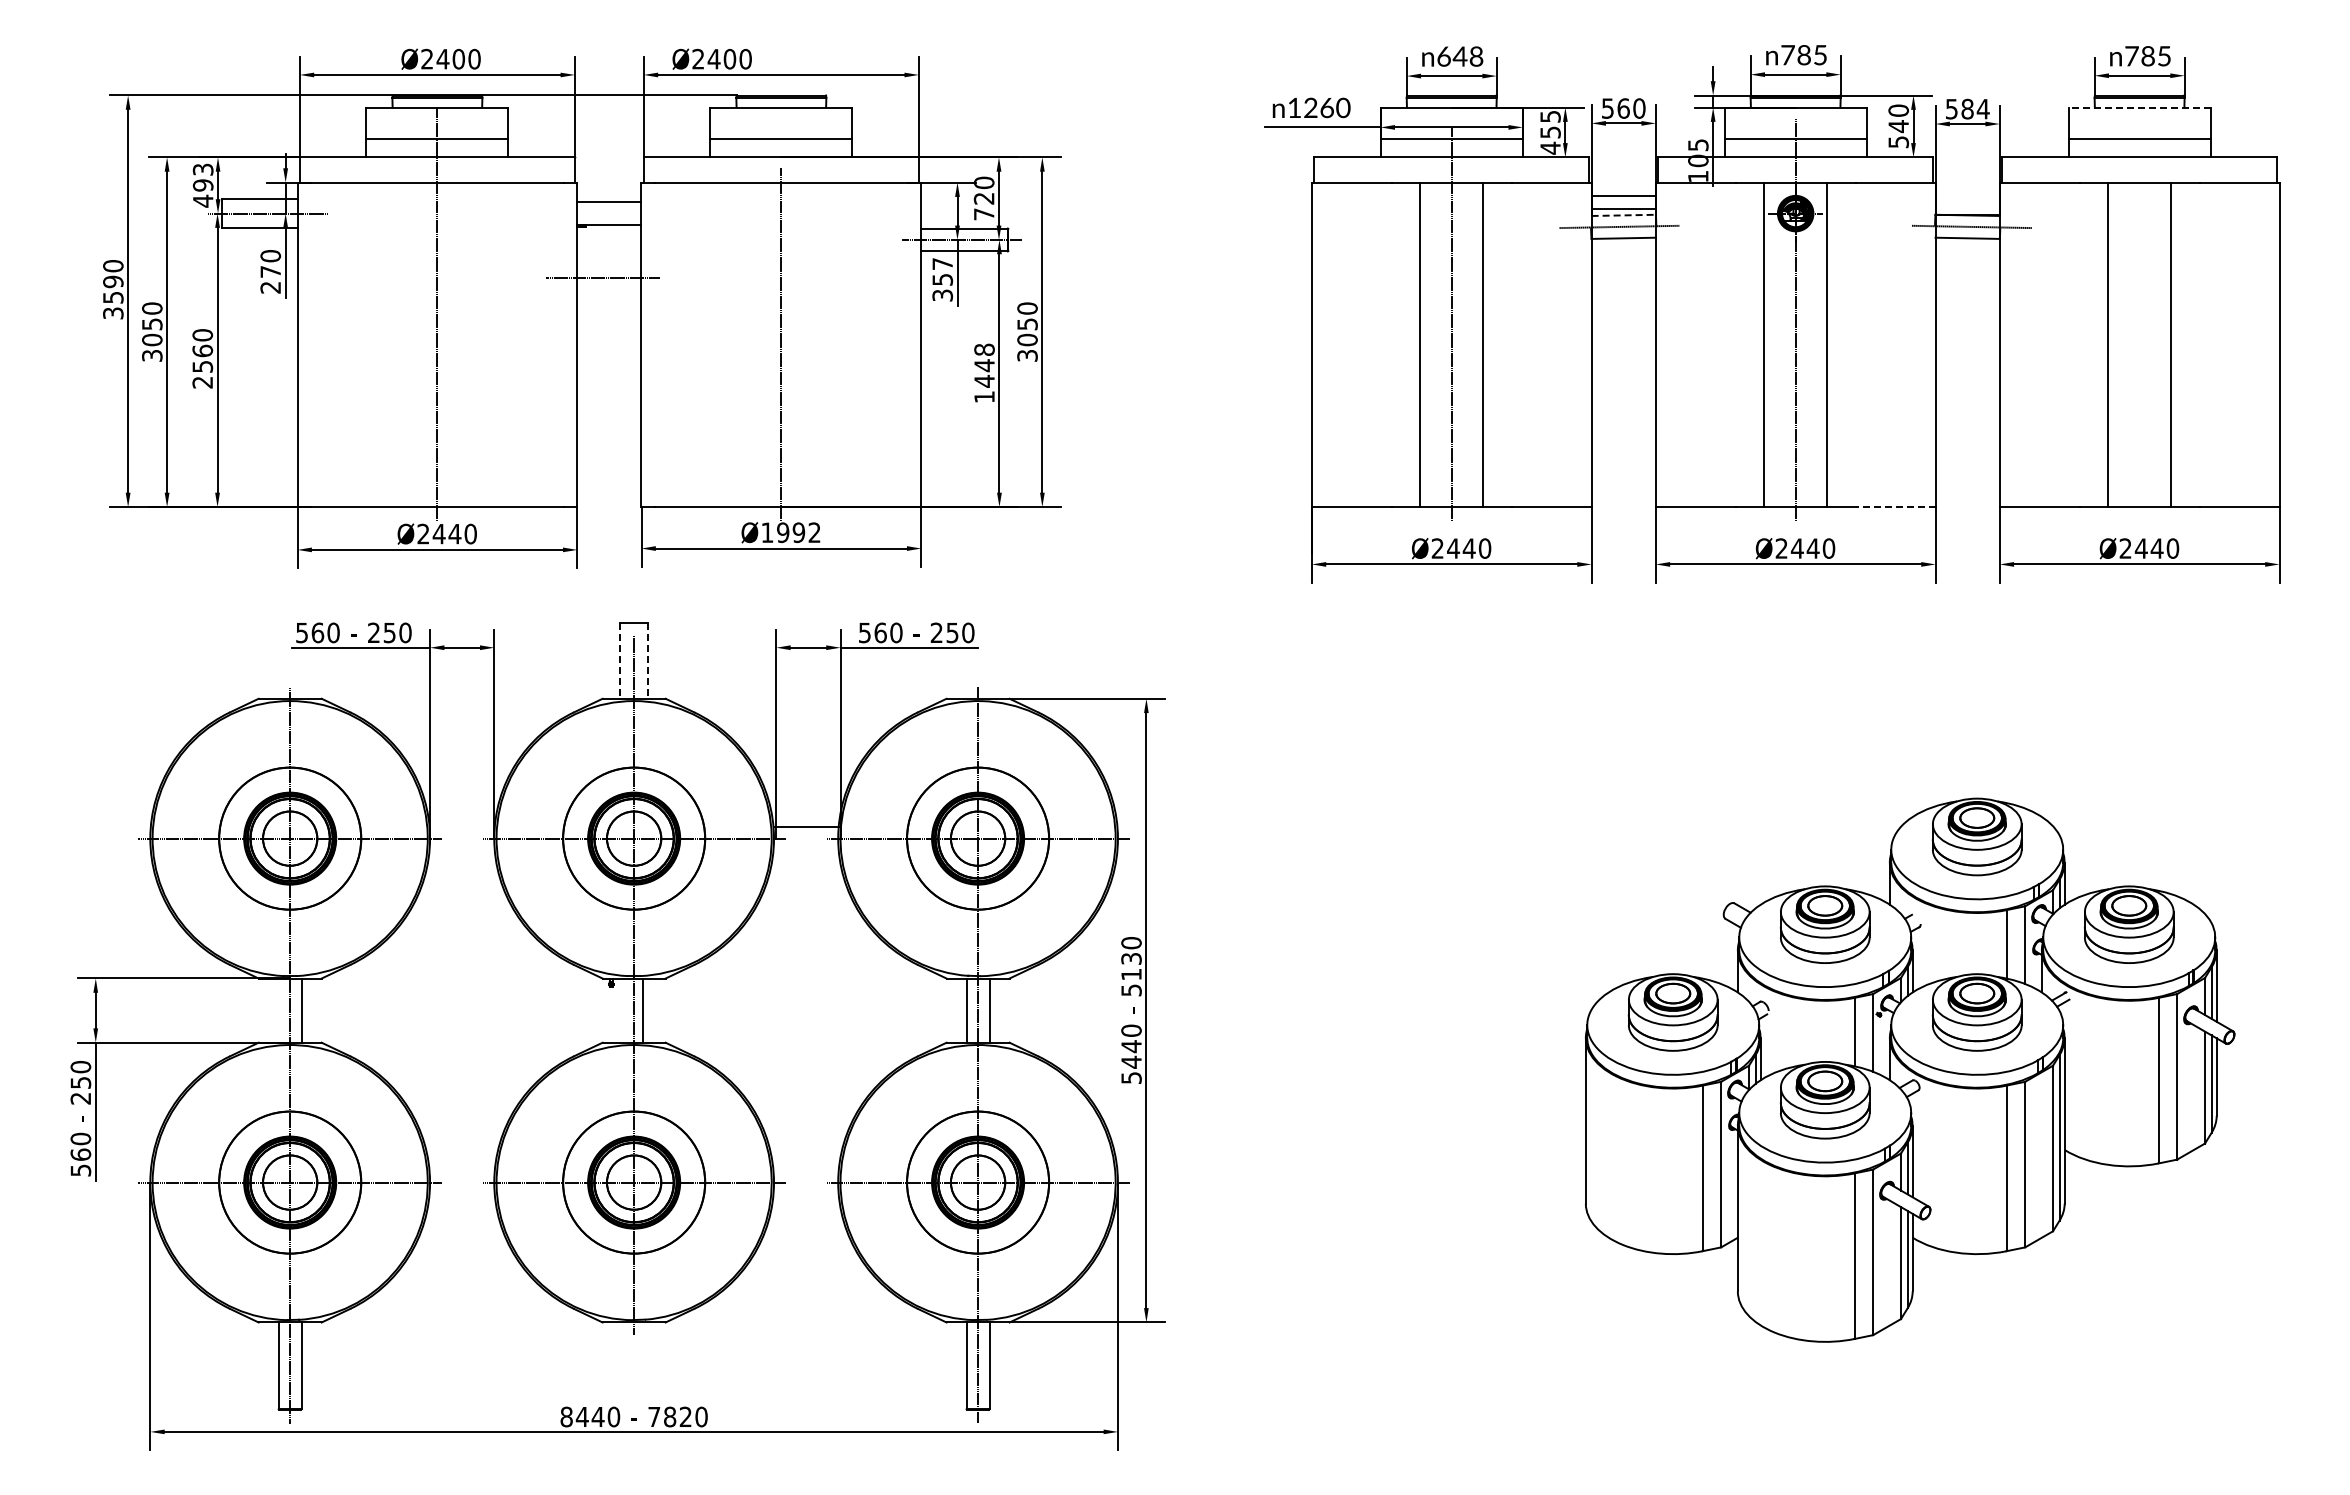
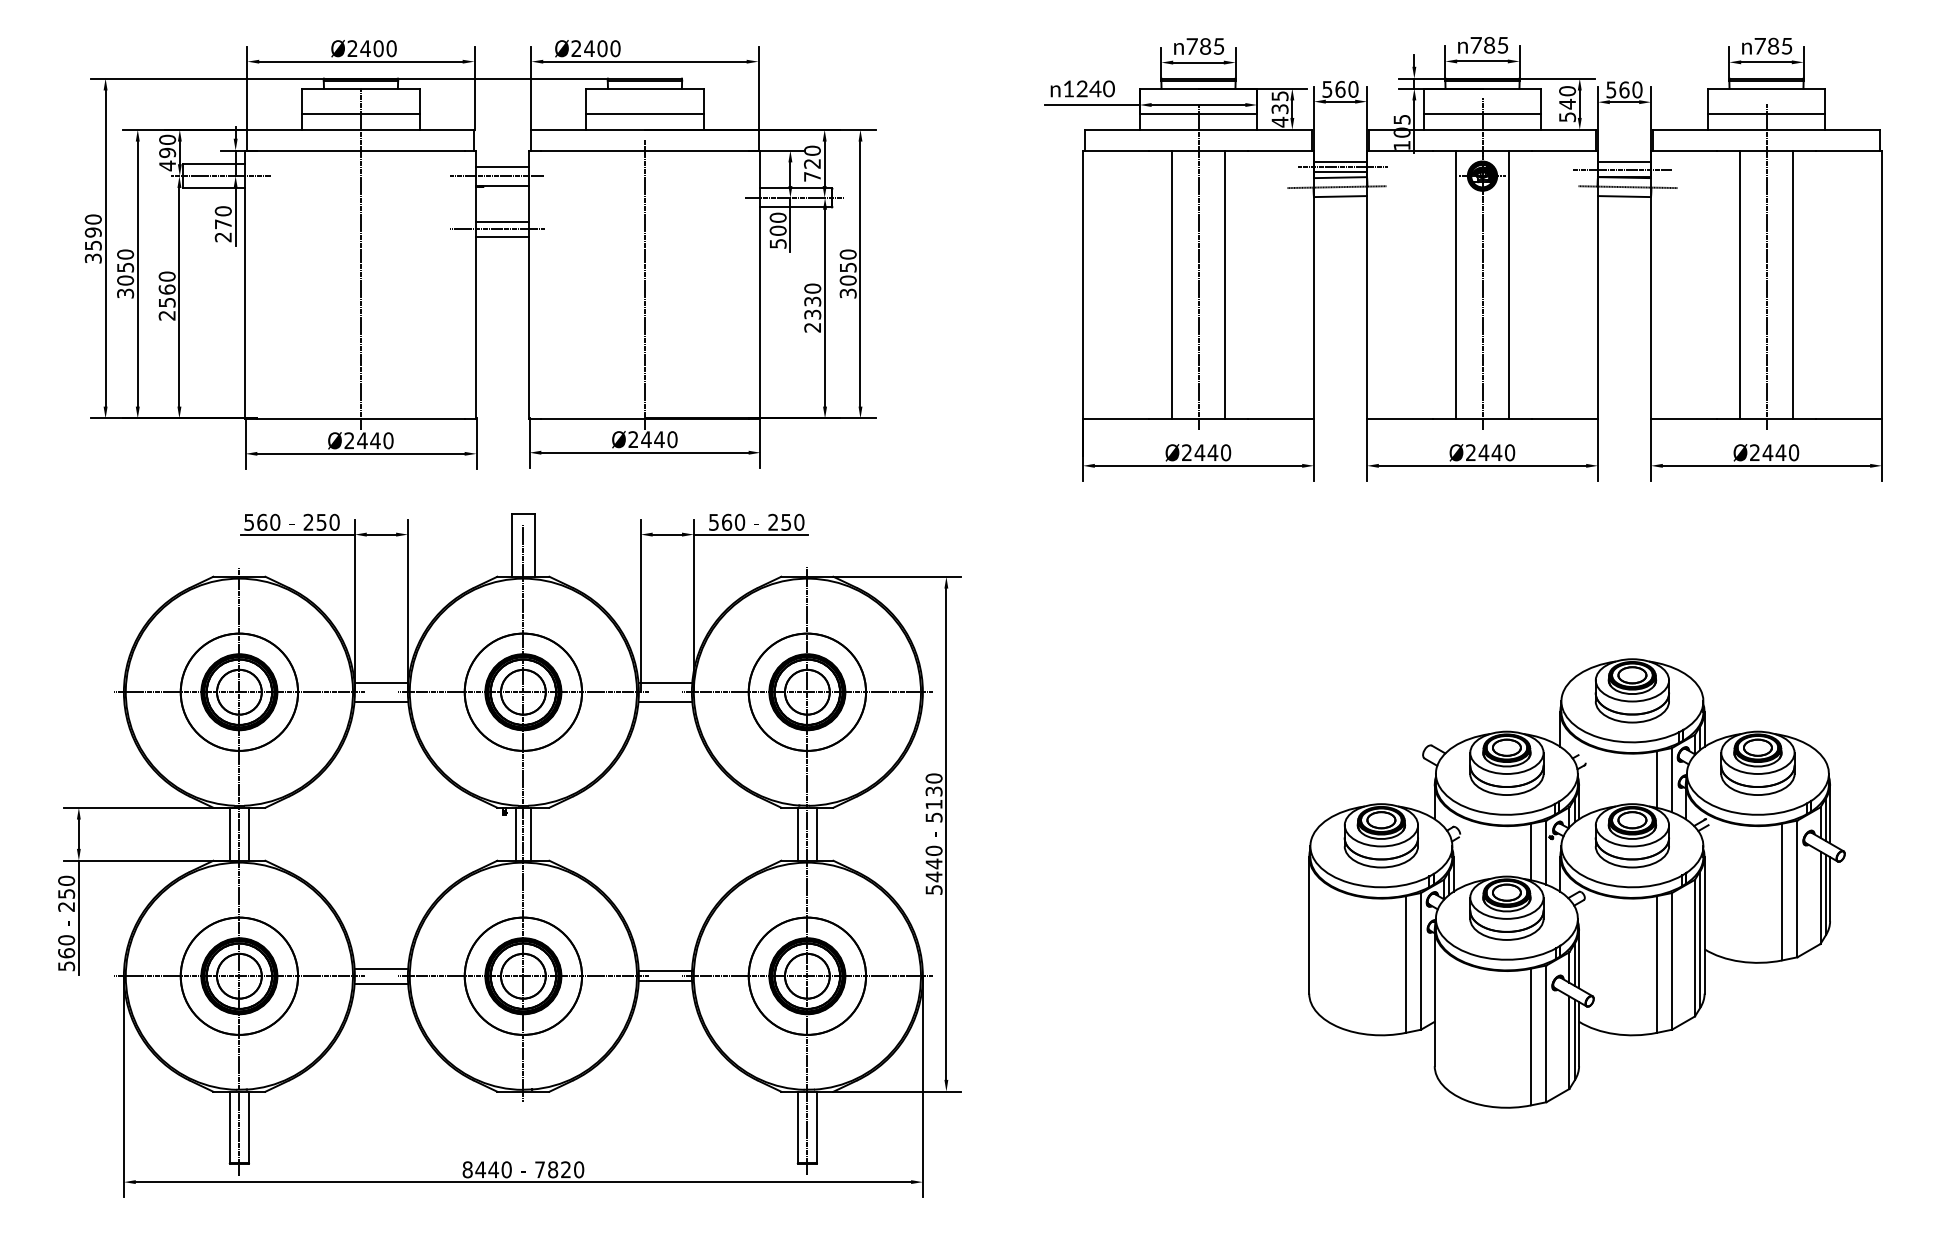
text: (1460, 56) -> (1205, 46), 648 -> 785
line: (2139, 107) -> (1766, 88), dashed -> solid
text: (1326, 108) -> (1095, 89), 1260 -> 1240
text: (1975, 108) -> (1630, 89), 584 -> 560
text: (1550, 131) -> (1280, 108), 455 -> 435
text: (203, 169) -> (167, 139), 493 -> 490
line: (1967, 196) -> (1624, 162), added
line: (1625, 202) -> (1341, 166), added
line: (1964, 205) -> (1621, 169), added
line: (602, 213) -> (497, 176), added
line: (1624, 215) -> (1341, 177), dashed -> solid
line: (609, 268) -> (503, 221), added
text: (942, 278) -> (778, 229), 357 -> 500
line: (609, 286) -> (503, 236), added
line: (2139, 323) -> (1766, 266), added
text: (984, 373) -> (812, 308), 1448 -> 2330
line: (1895, 507) -> (1564, 418), dashed -> solid
text: (790, 532) -> (652, 439), Ø1992 -> Ø2440
line: (619, 661) -> (511, 545), dashed -> solid
line: (648, 661) -> (535, 545), dashed -> solid
line: (461, 827) -> (380, 683), added
line: (461, 850) -> (380, 702), added
line: (805, 850) -> (664, 702), added
line: (278, 1010) -> (229, 834), added
line: (624, 1010) -> (515, 834), added
line: (461, 1173) -> (380, 968), added
line: (805, 1176) -> (664, 971), added
line: (805, 1188) -> (664, 981), added
line: (461, 1191) -> (380, 983), added

